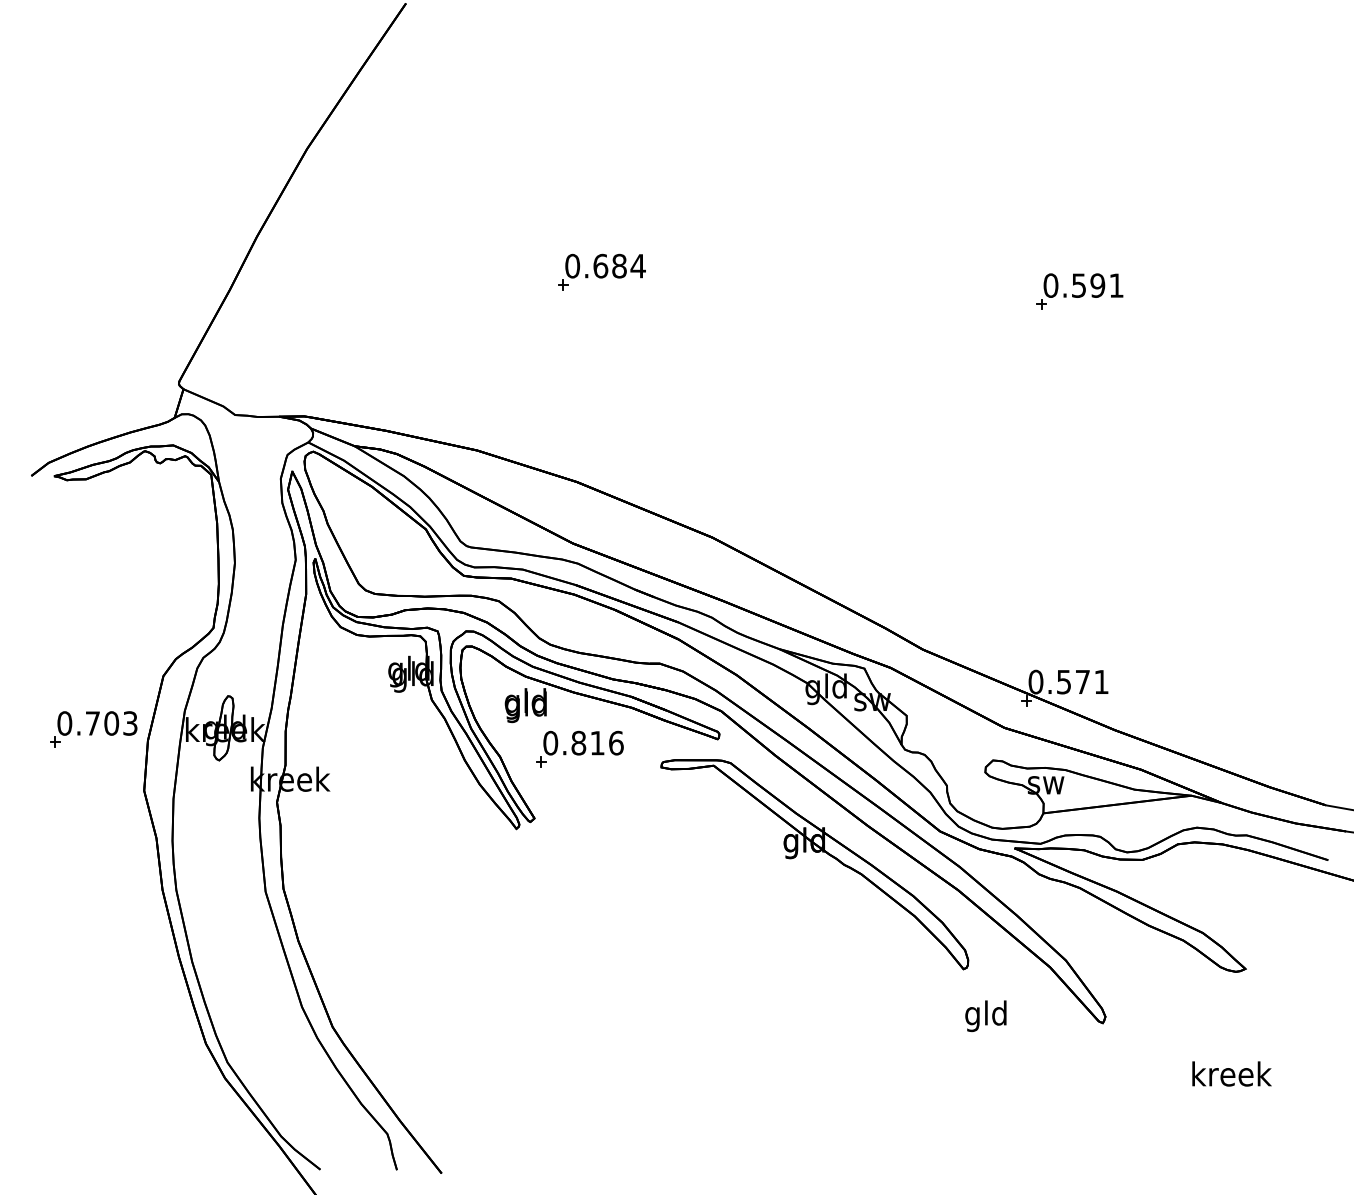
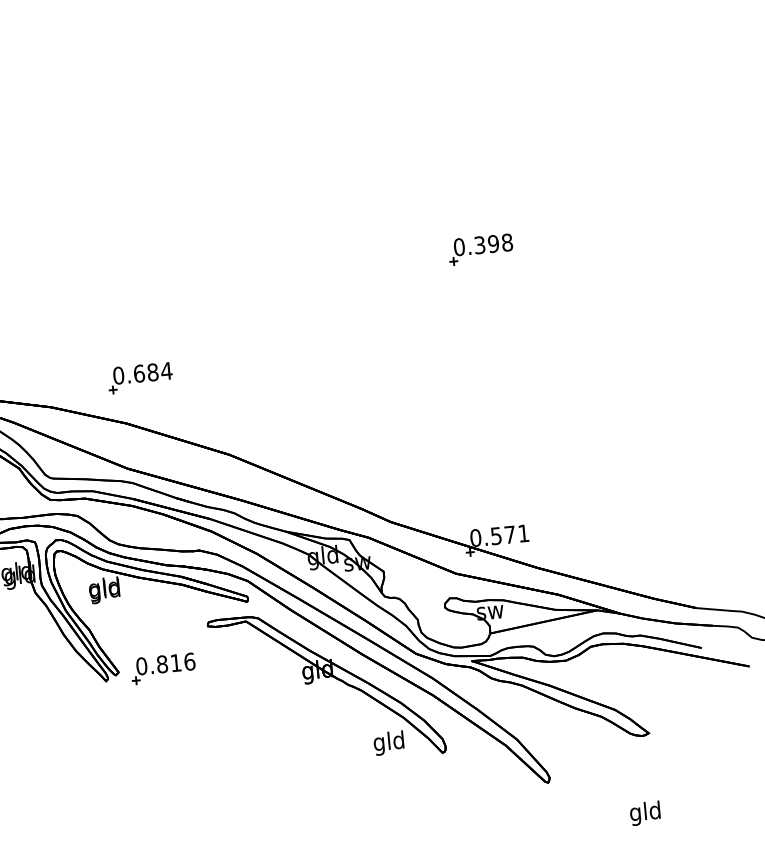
part: (601, 271) -> (140, 377), moved
text: (1097, 285) -> (493, 243), 0.591 -> 0.398
part: (579, 748) -> (163, 668), moved
text: (985, 1016) -> (388, 743), moved
text: (1231, 1076) -> (646, 812), kreek -> gld

